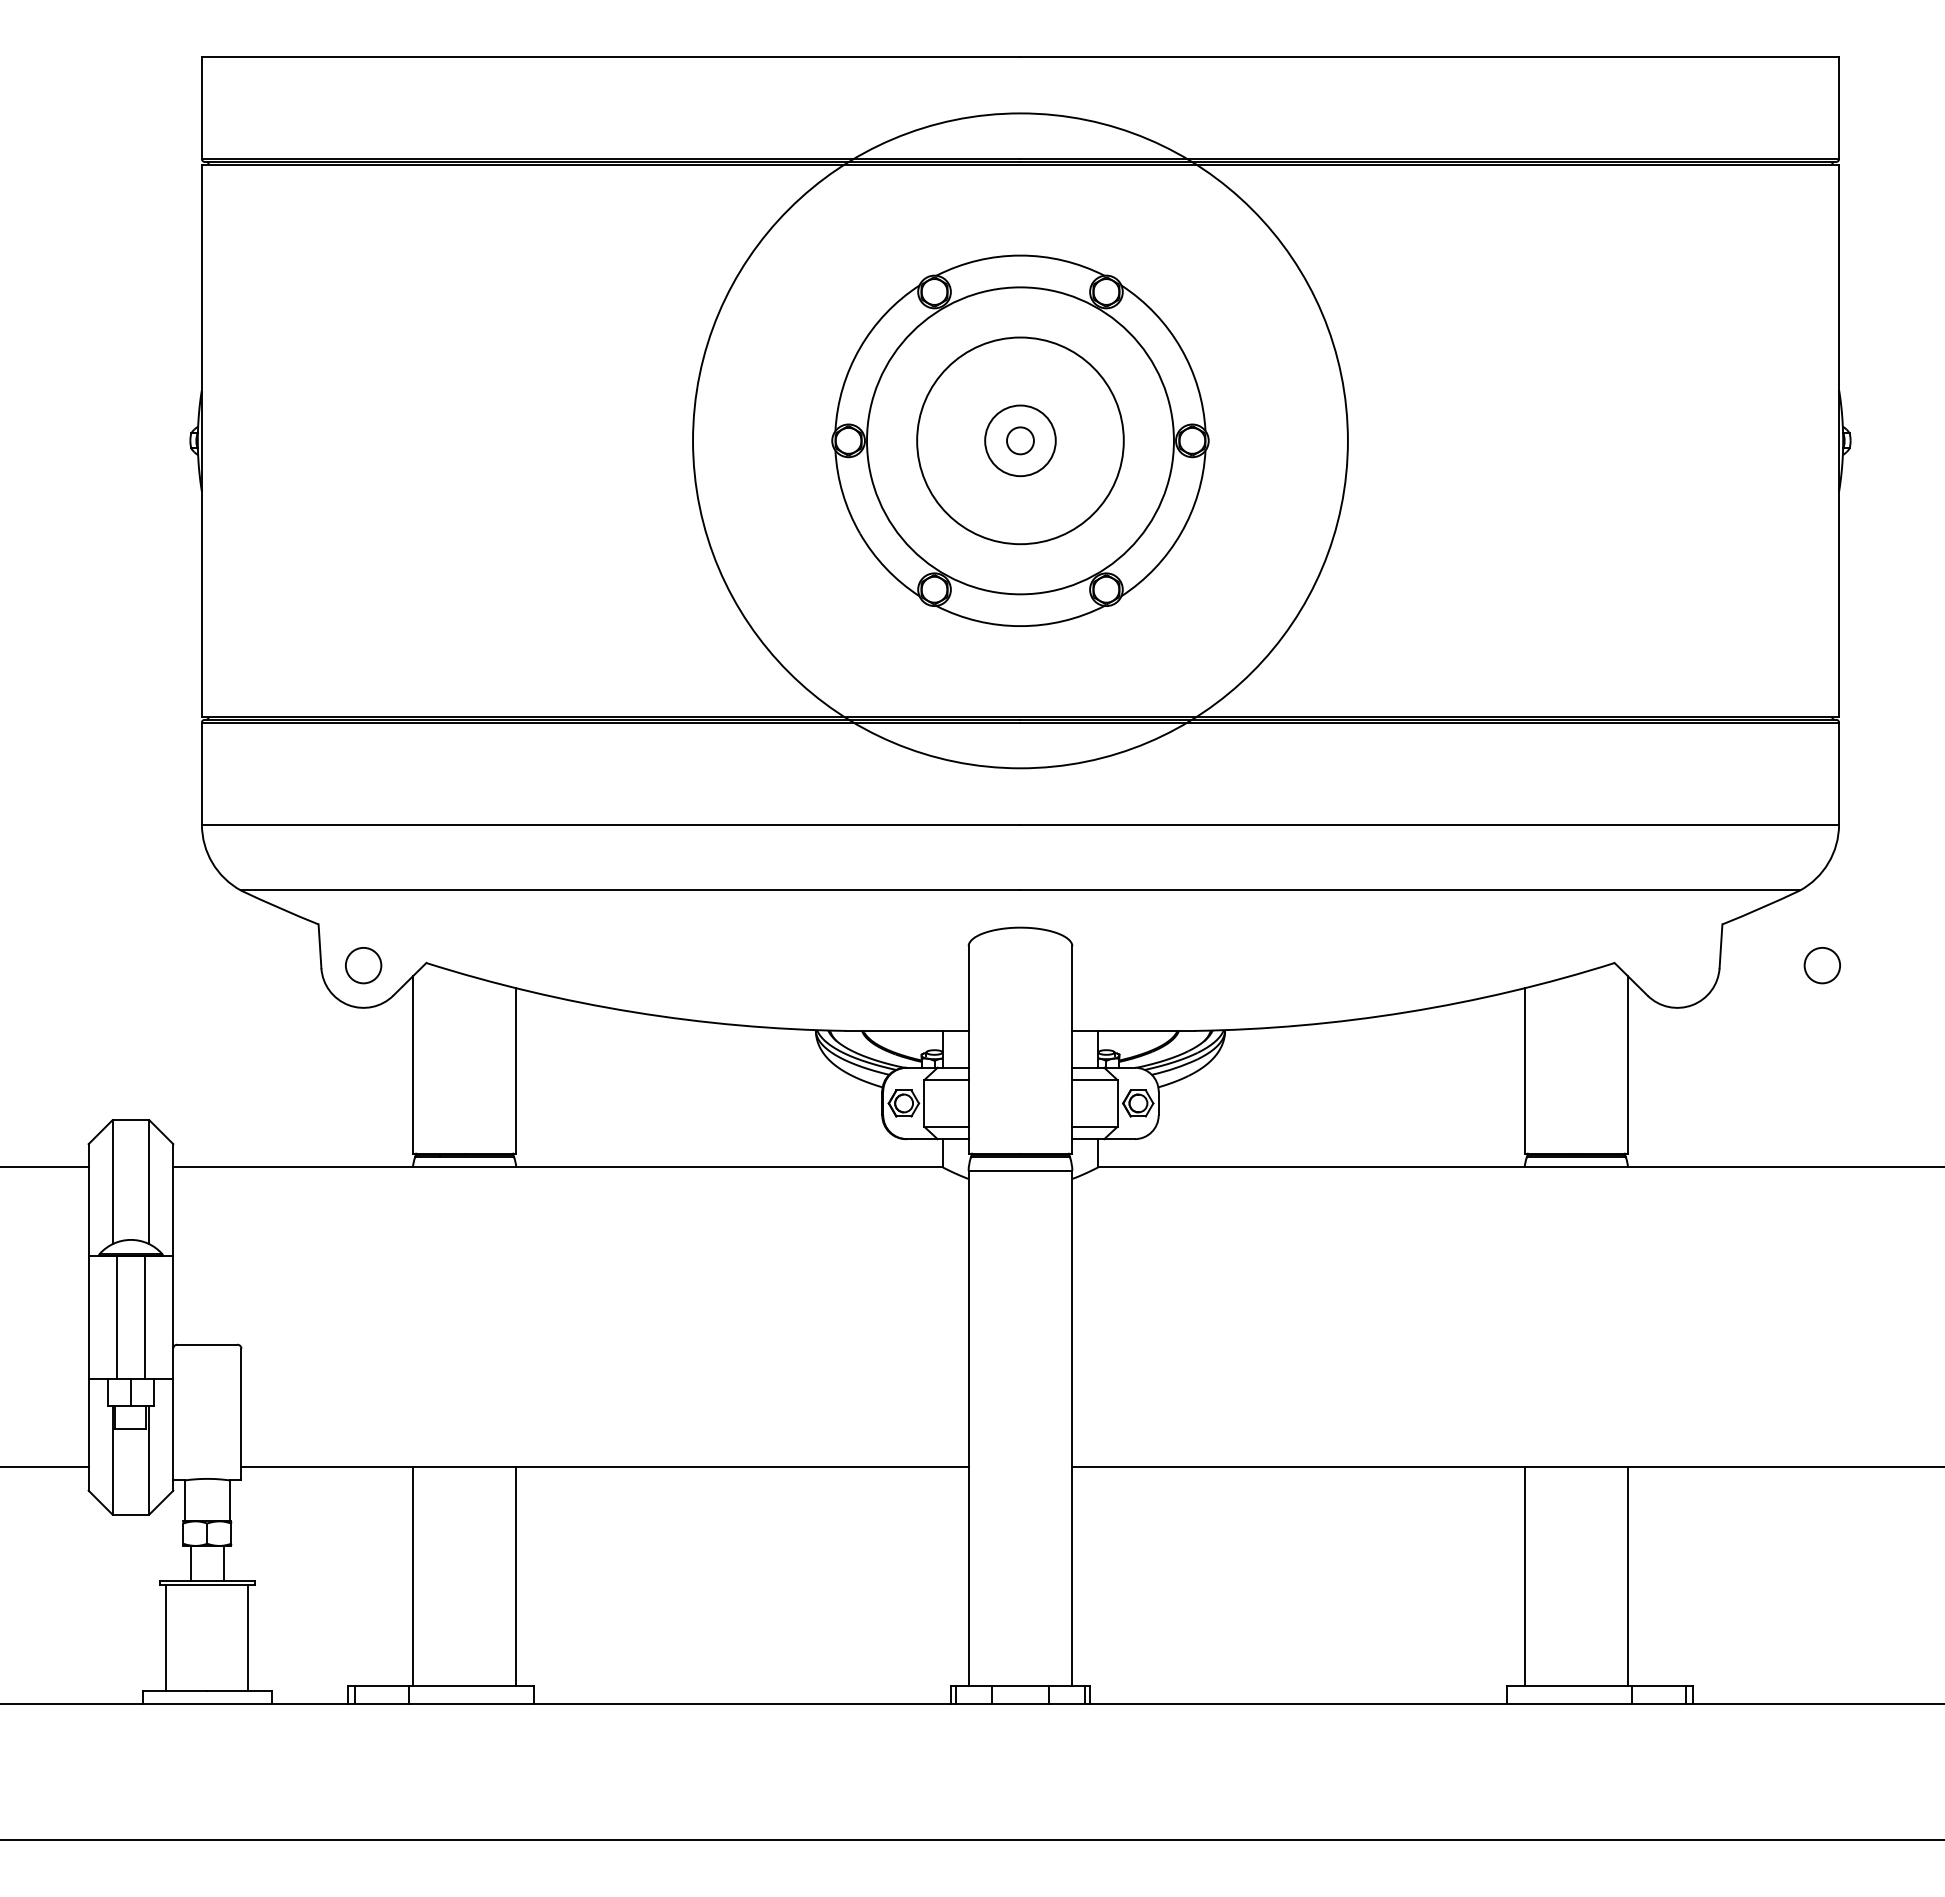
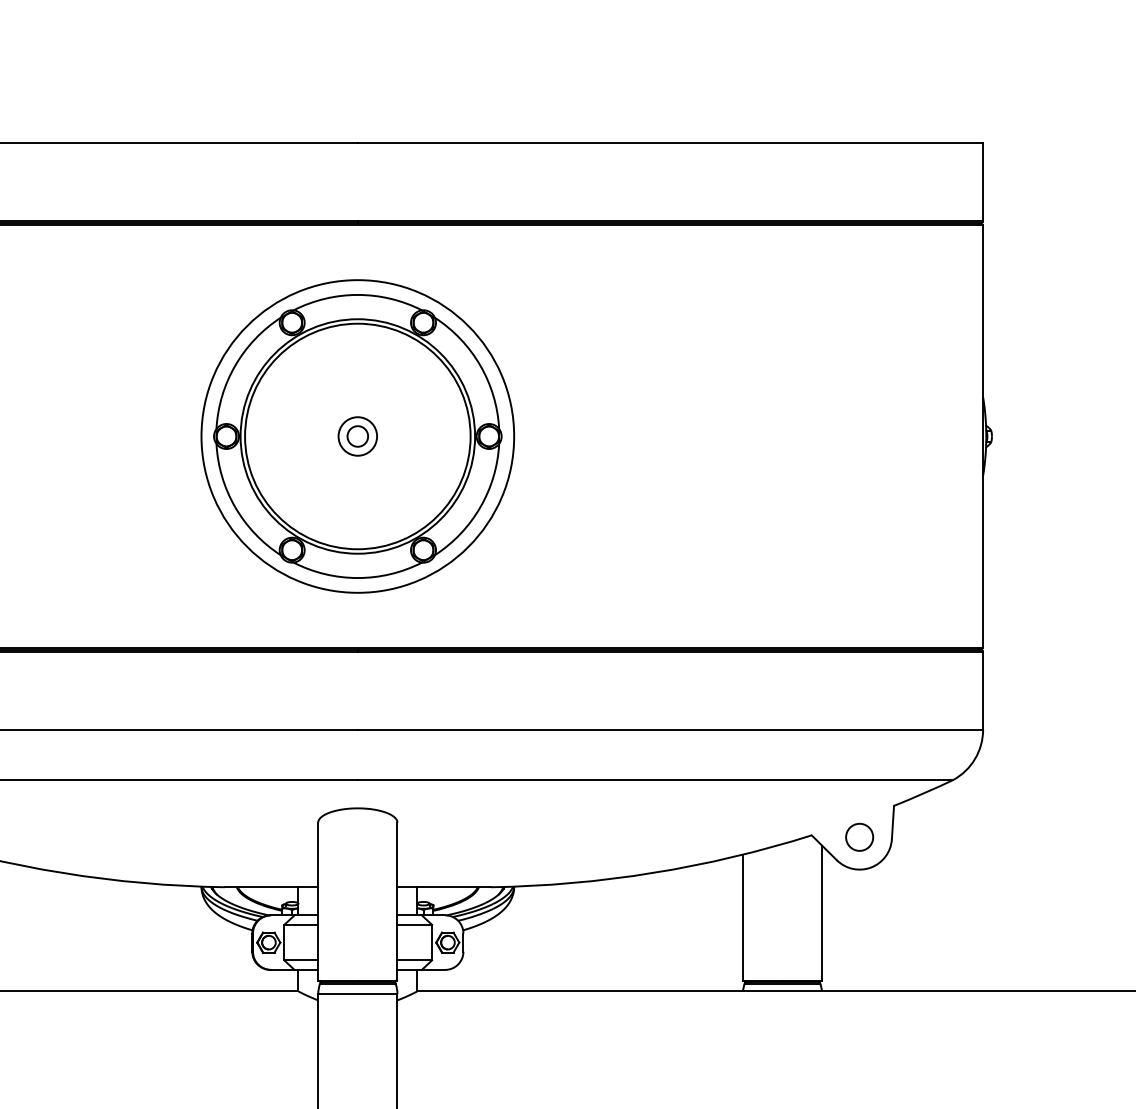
circle: (1020, 440) -> (357, 436), size x0.62
circle: (1020, 440) -> (357, 436), size x0.71
circle: (1020, 440) -> (357, 436), size x1.43
circle: (1821, 965) -> (858, 837), moved

